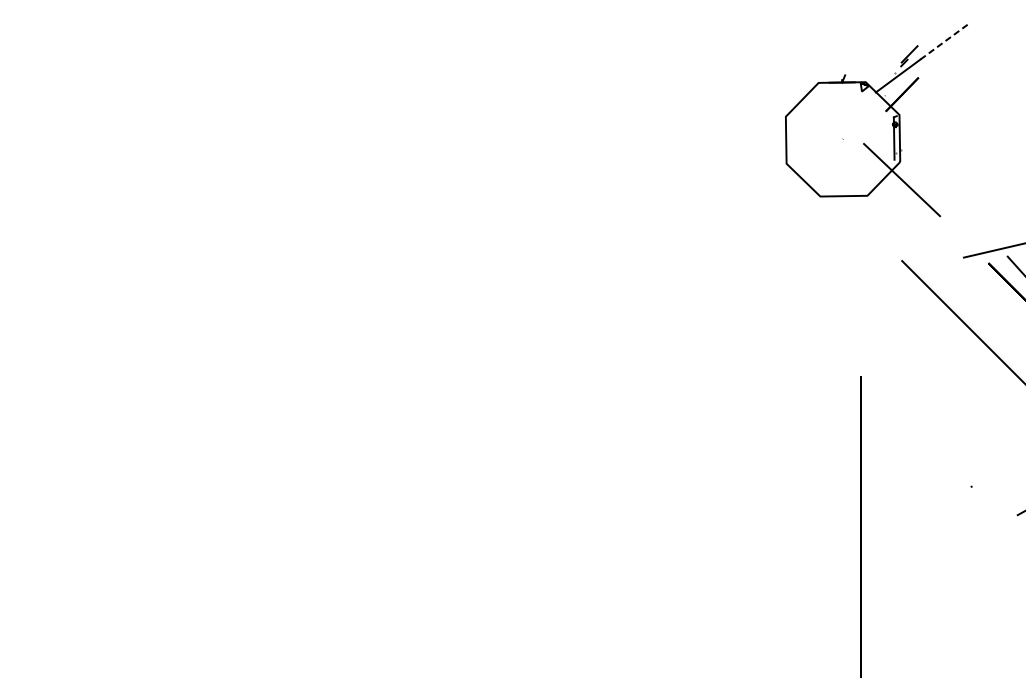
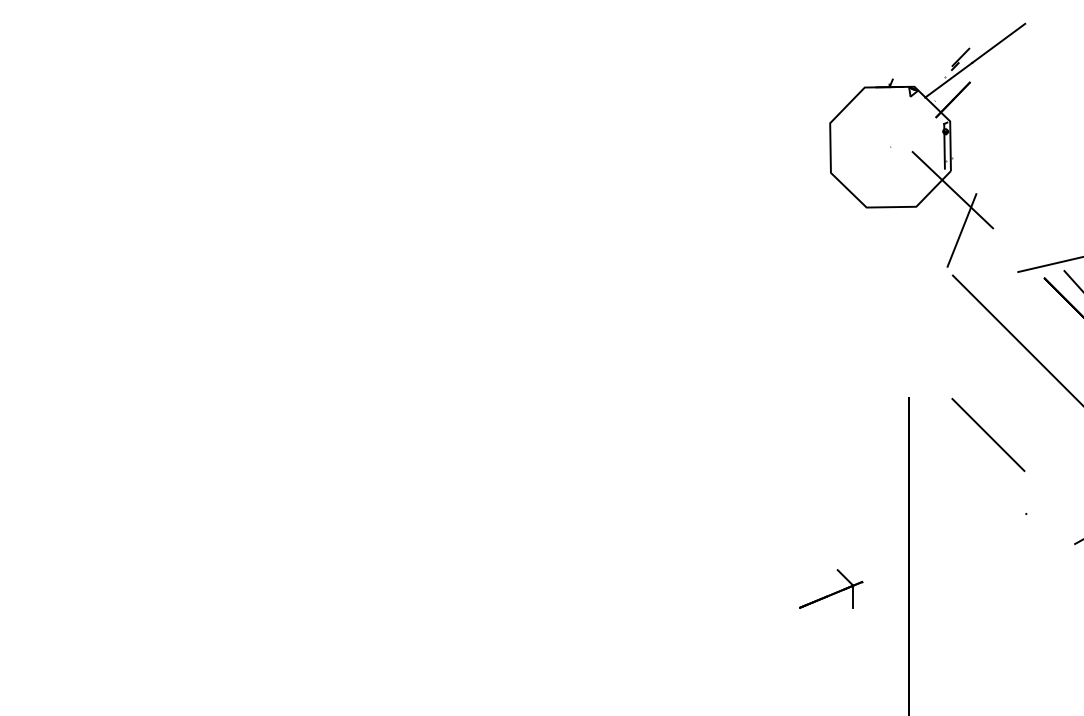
line: (945, 41) -> (998, 43), dashed -> solid
line: (910, 218) -> (961, 230), added
line: (935, 411) -> (988, 434), added
part: (787, 557) -> (831, 588), added

